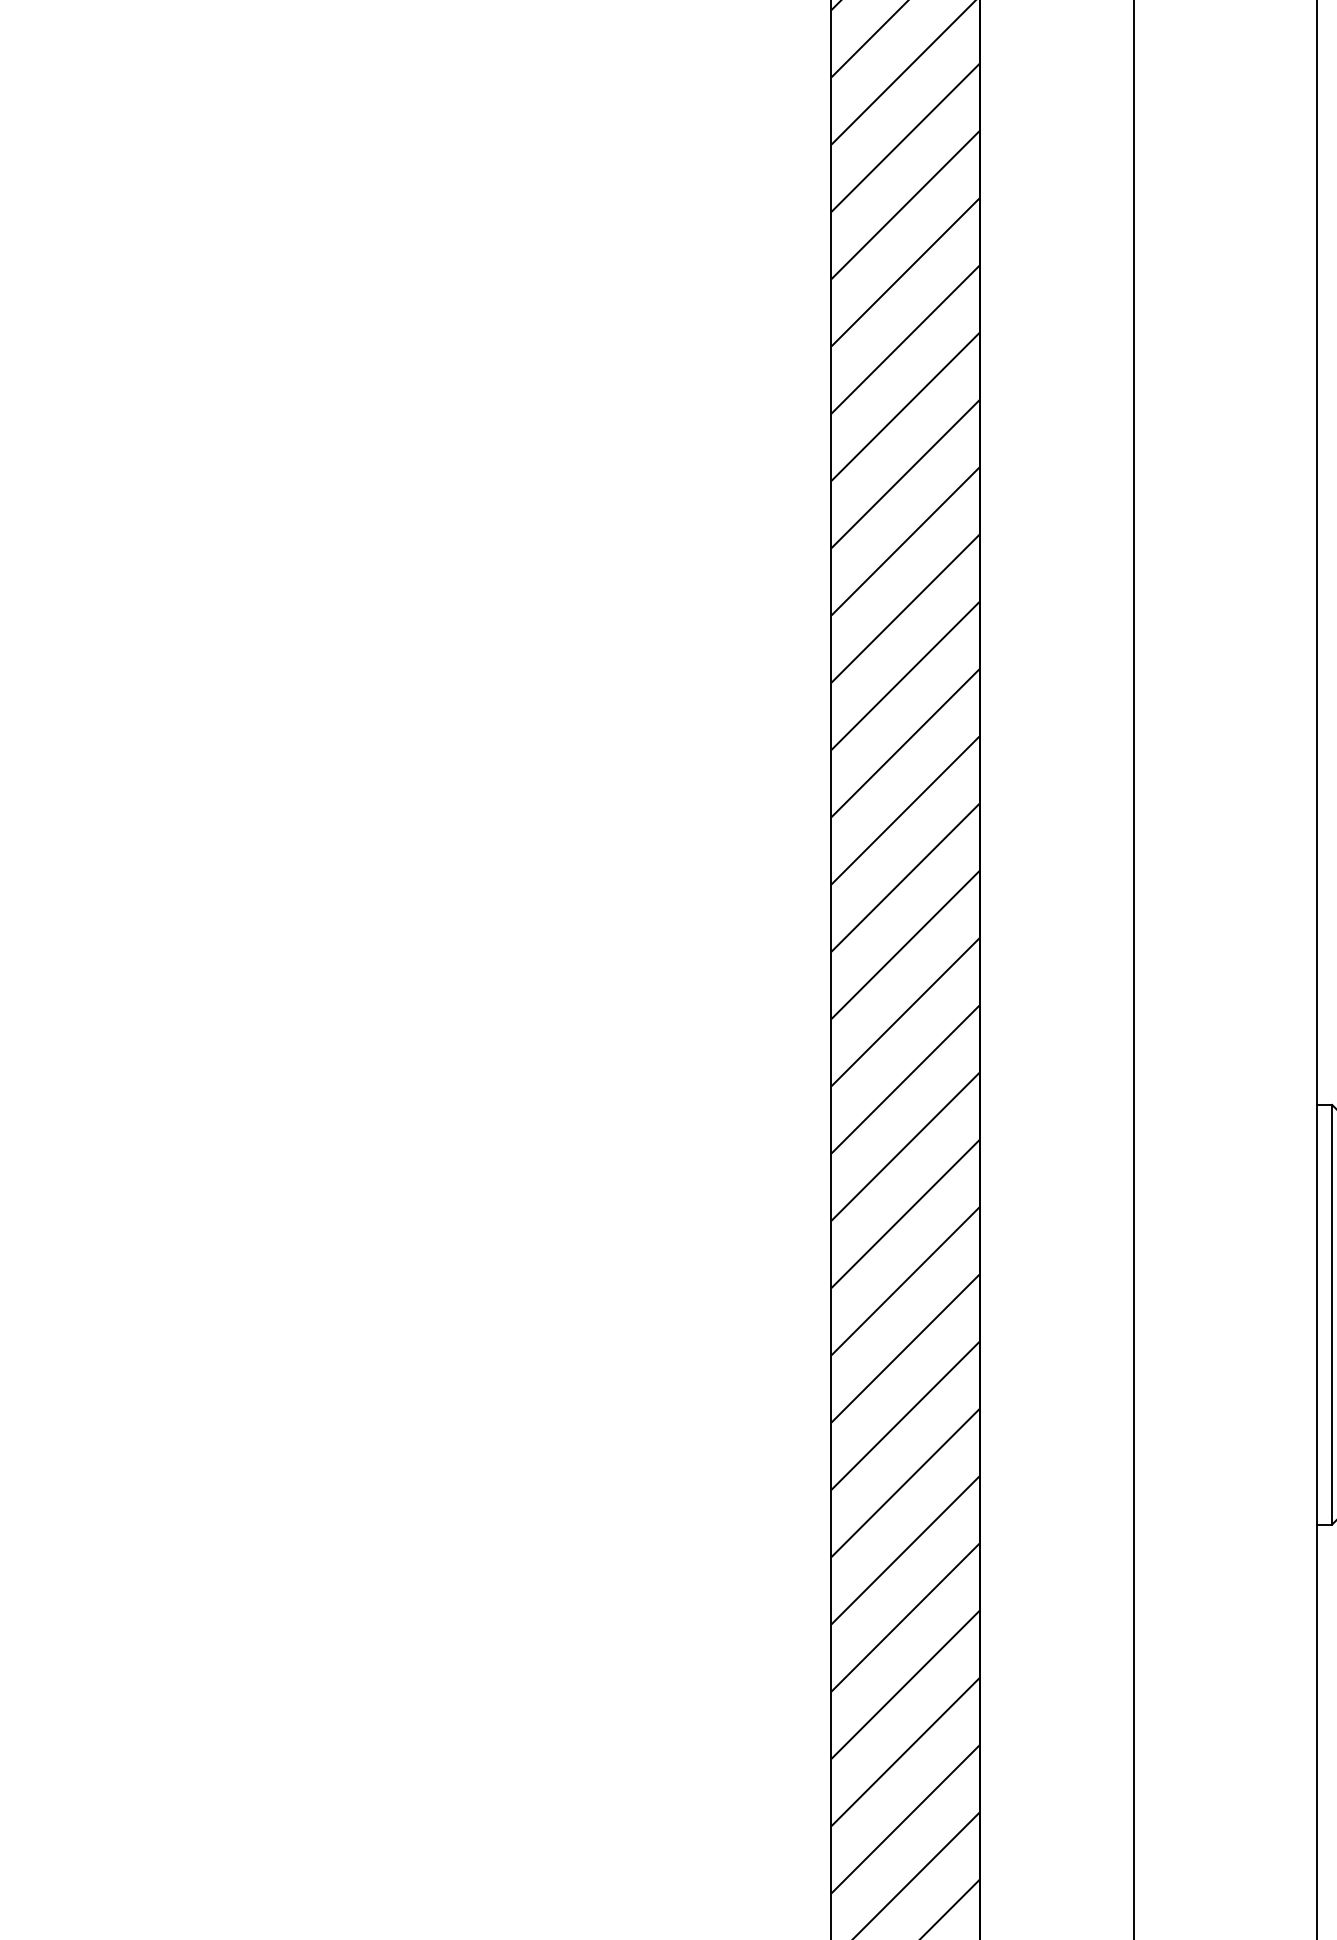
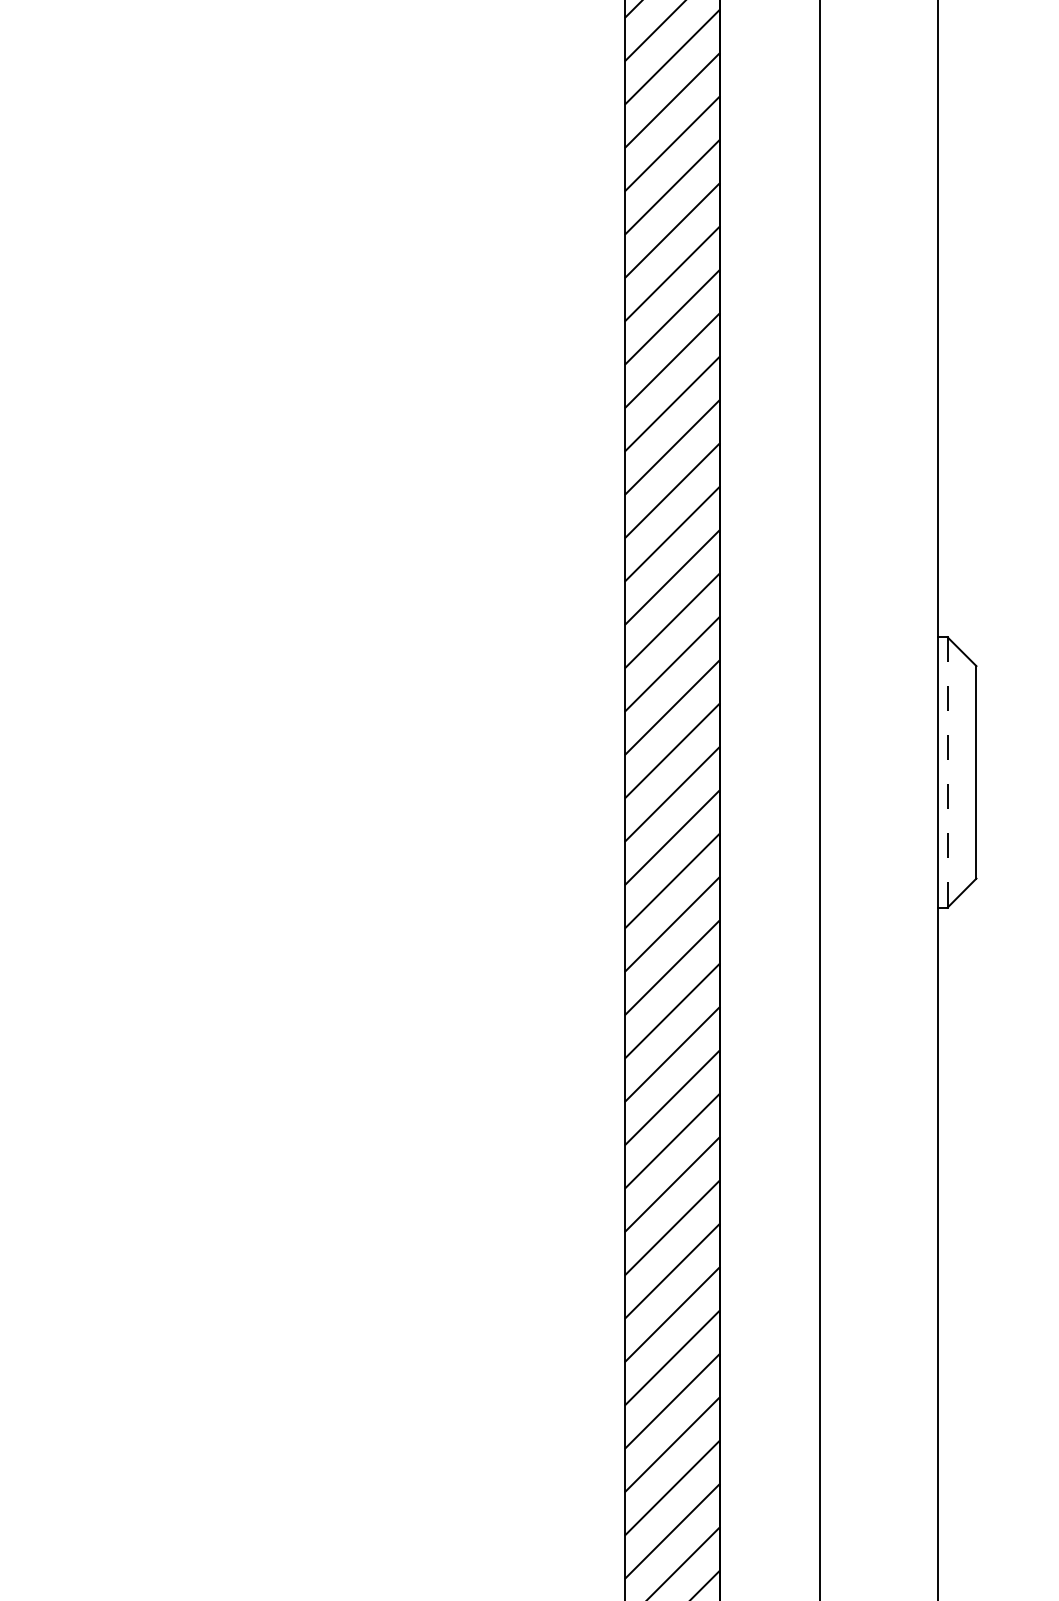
line: (1332, 1314) -> (947, 772), solid -> dashed

